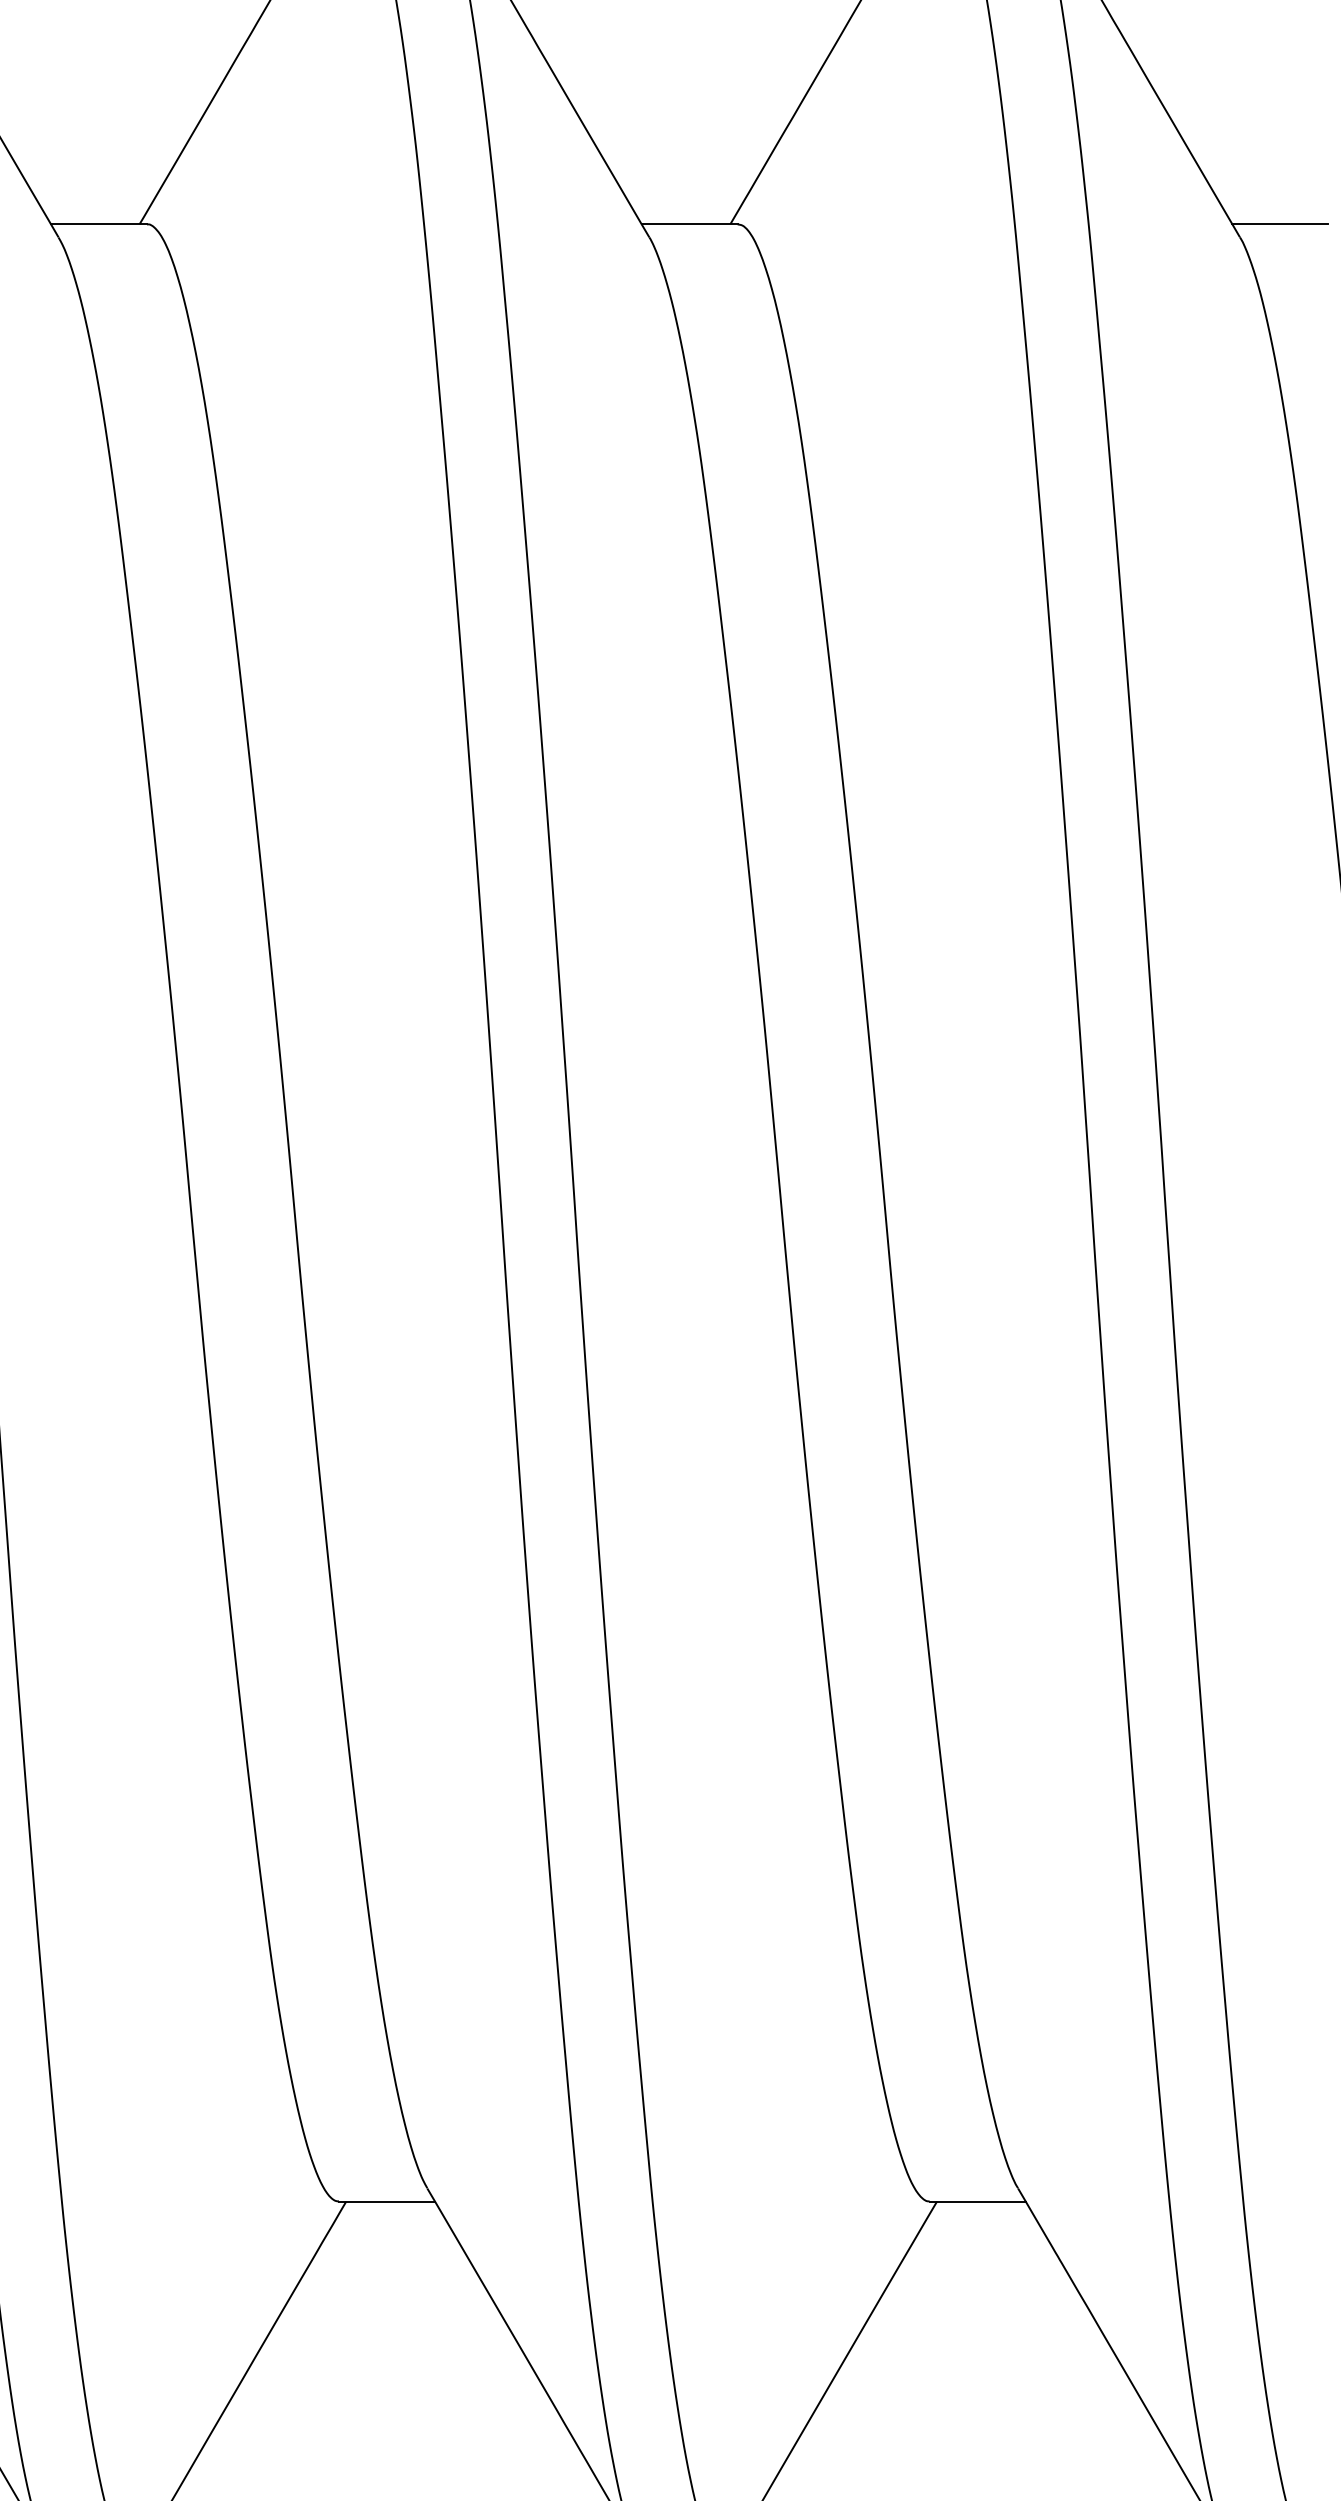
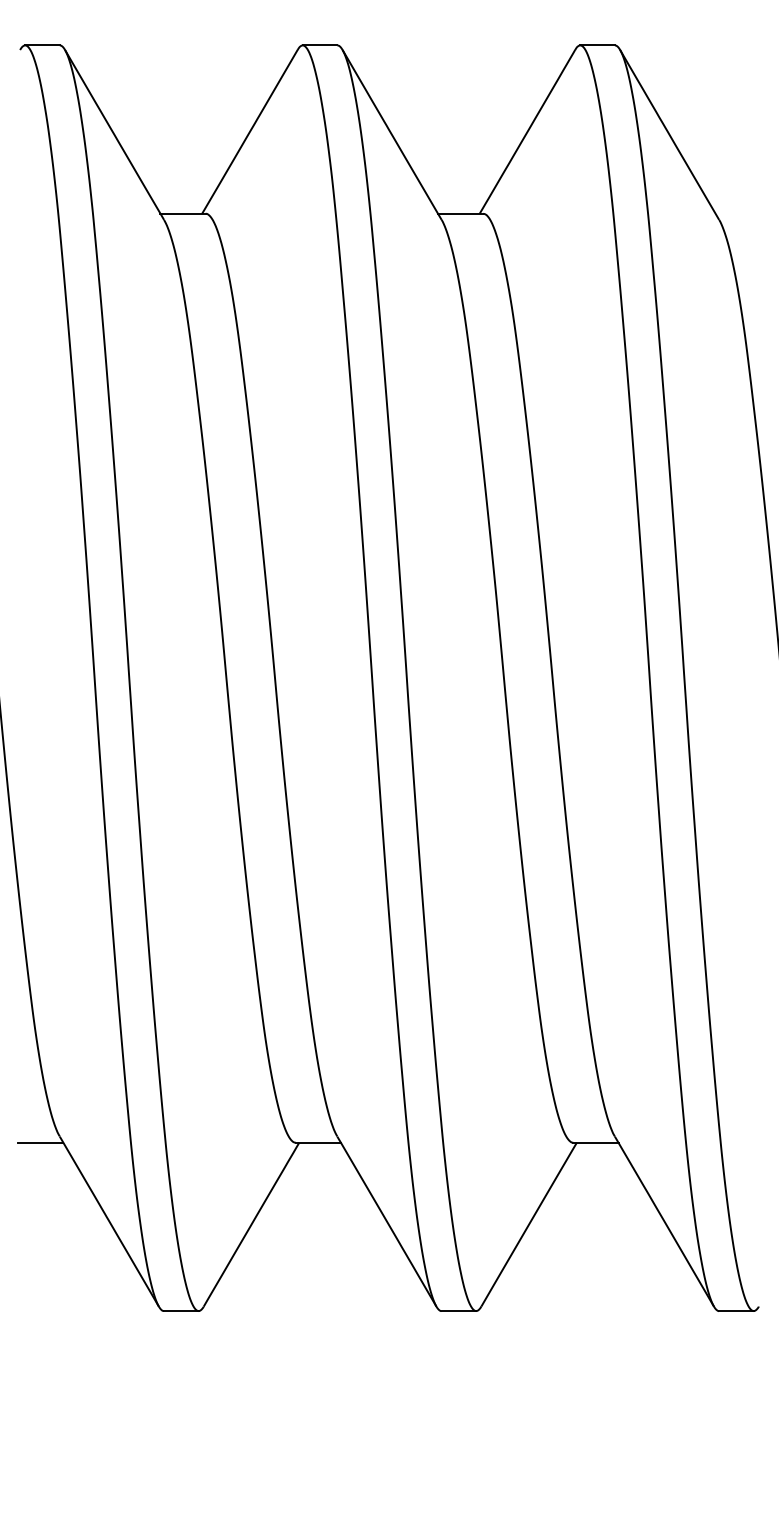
line: (1279, 223) -> (737, 213), removed

